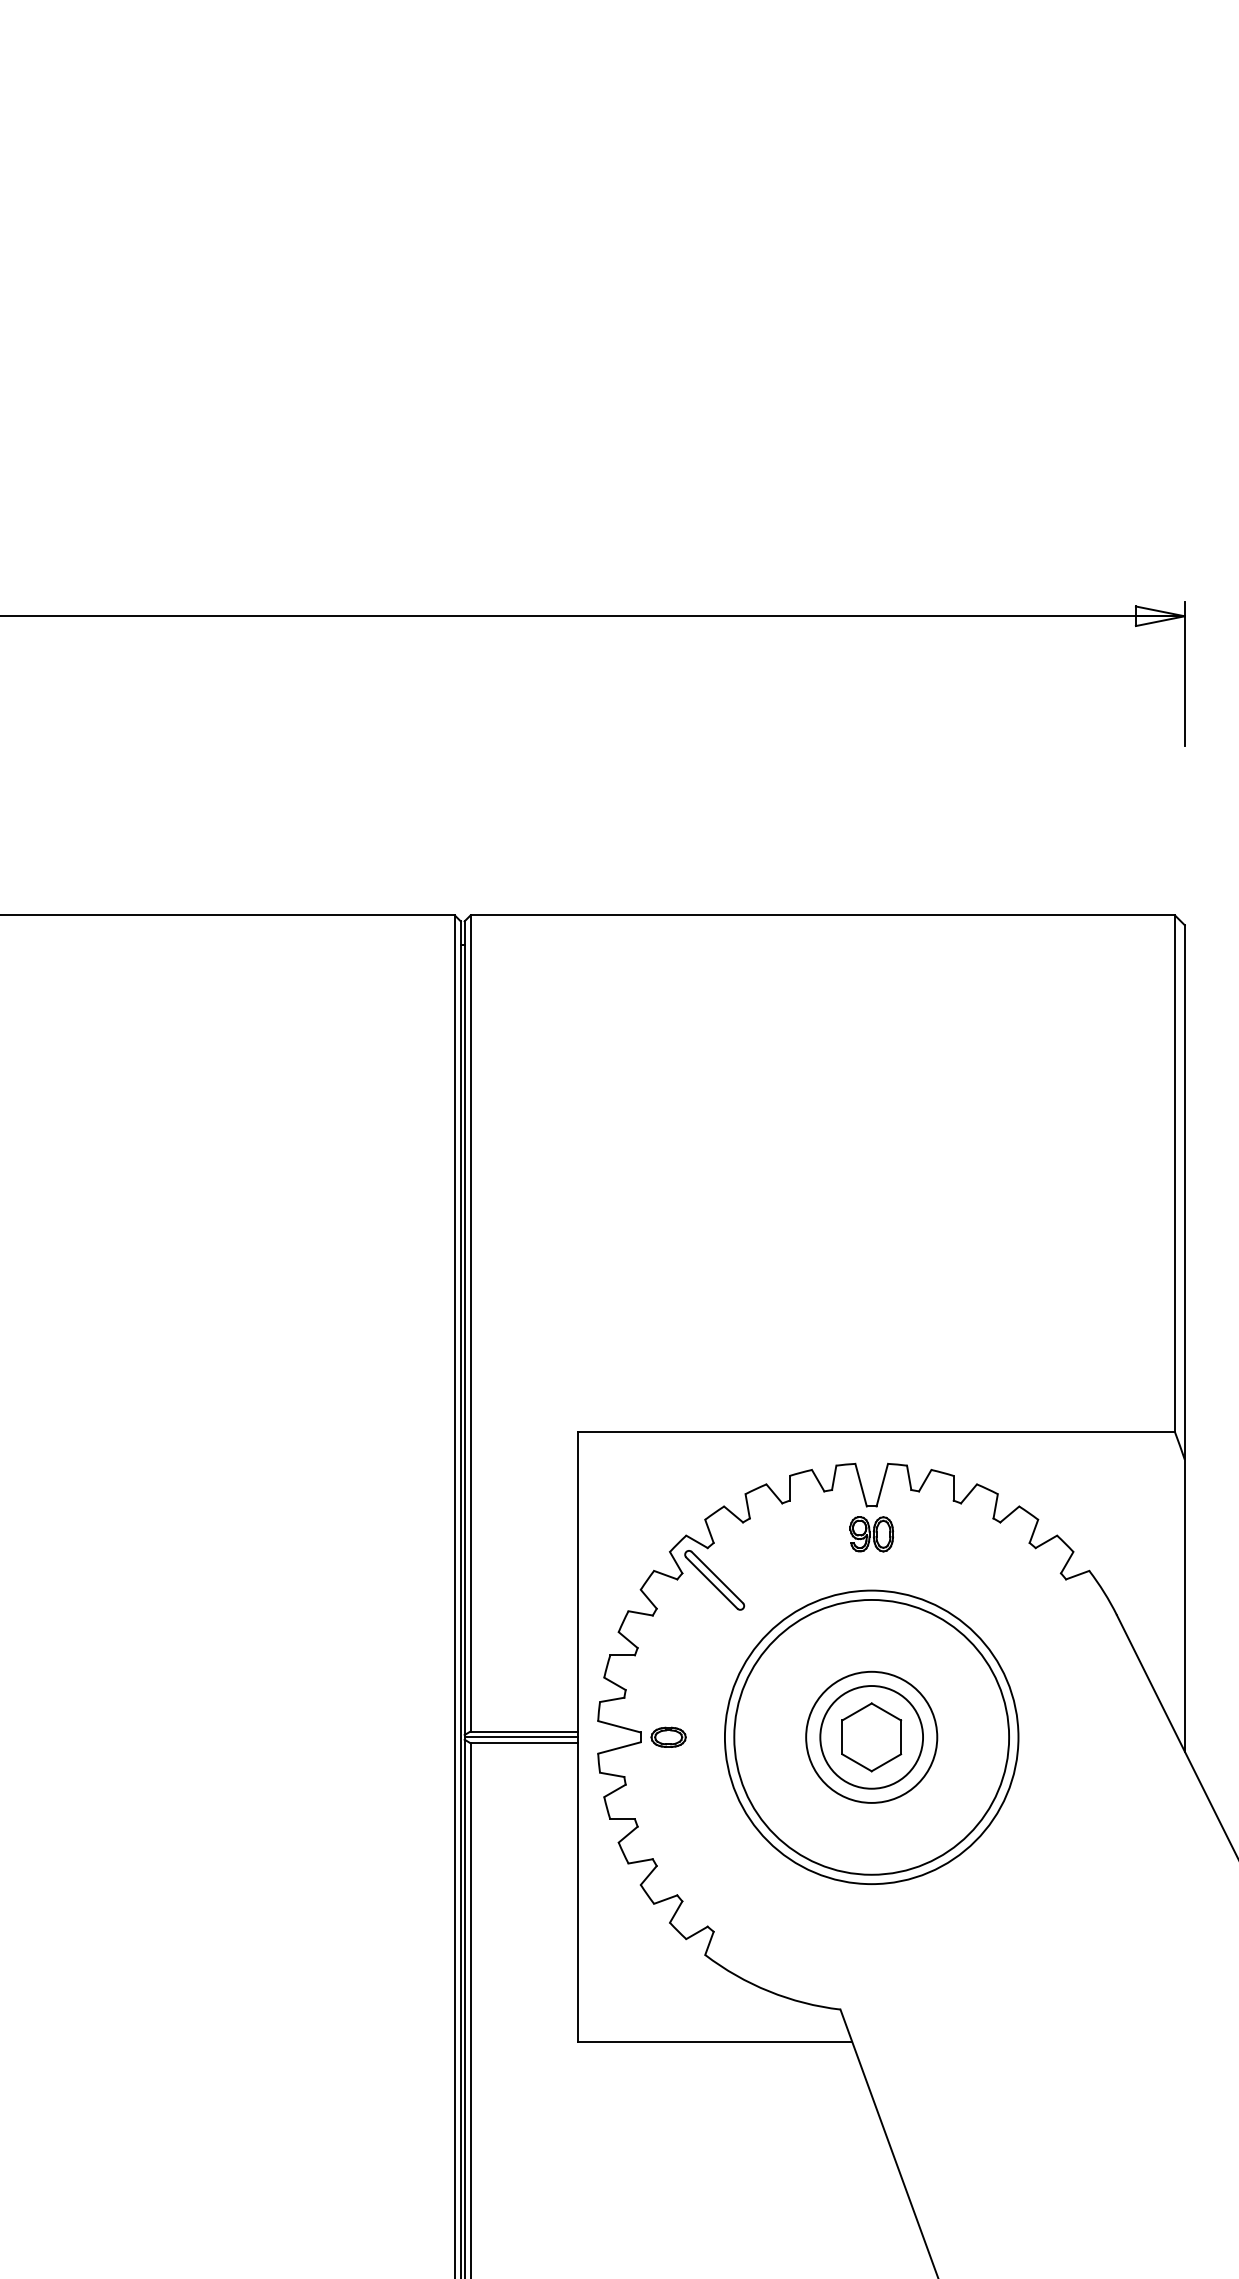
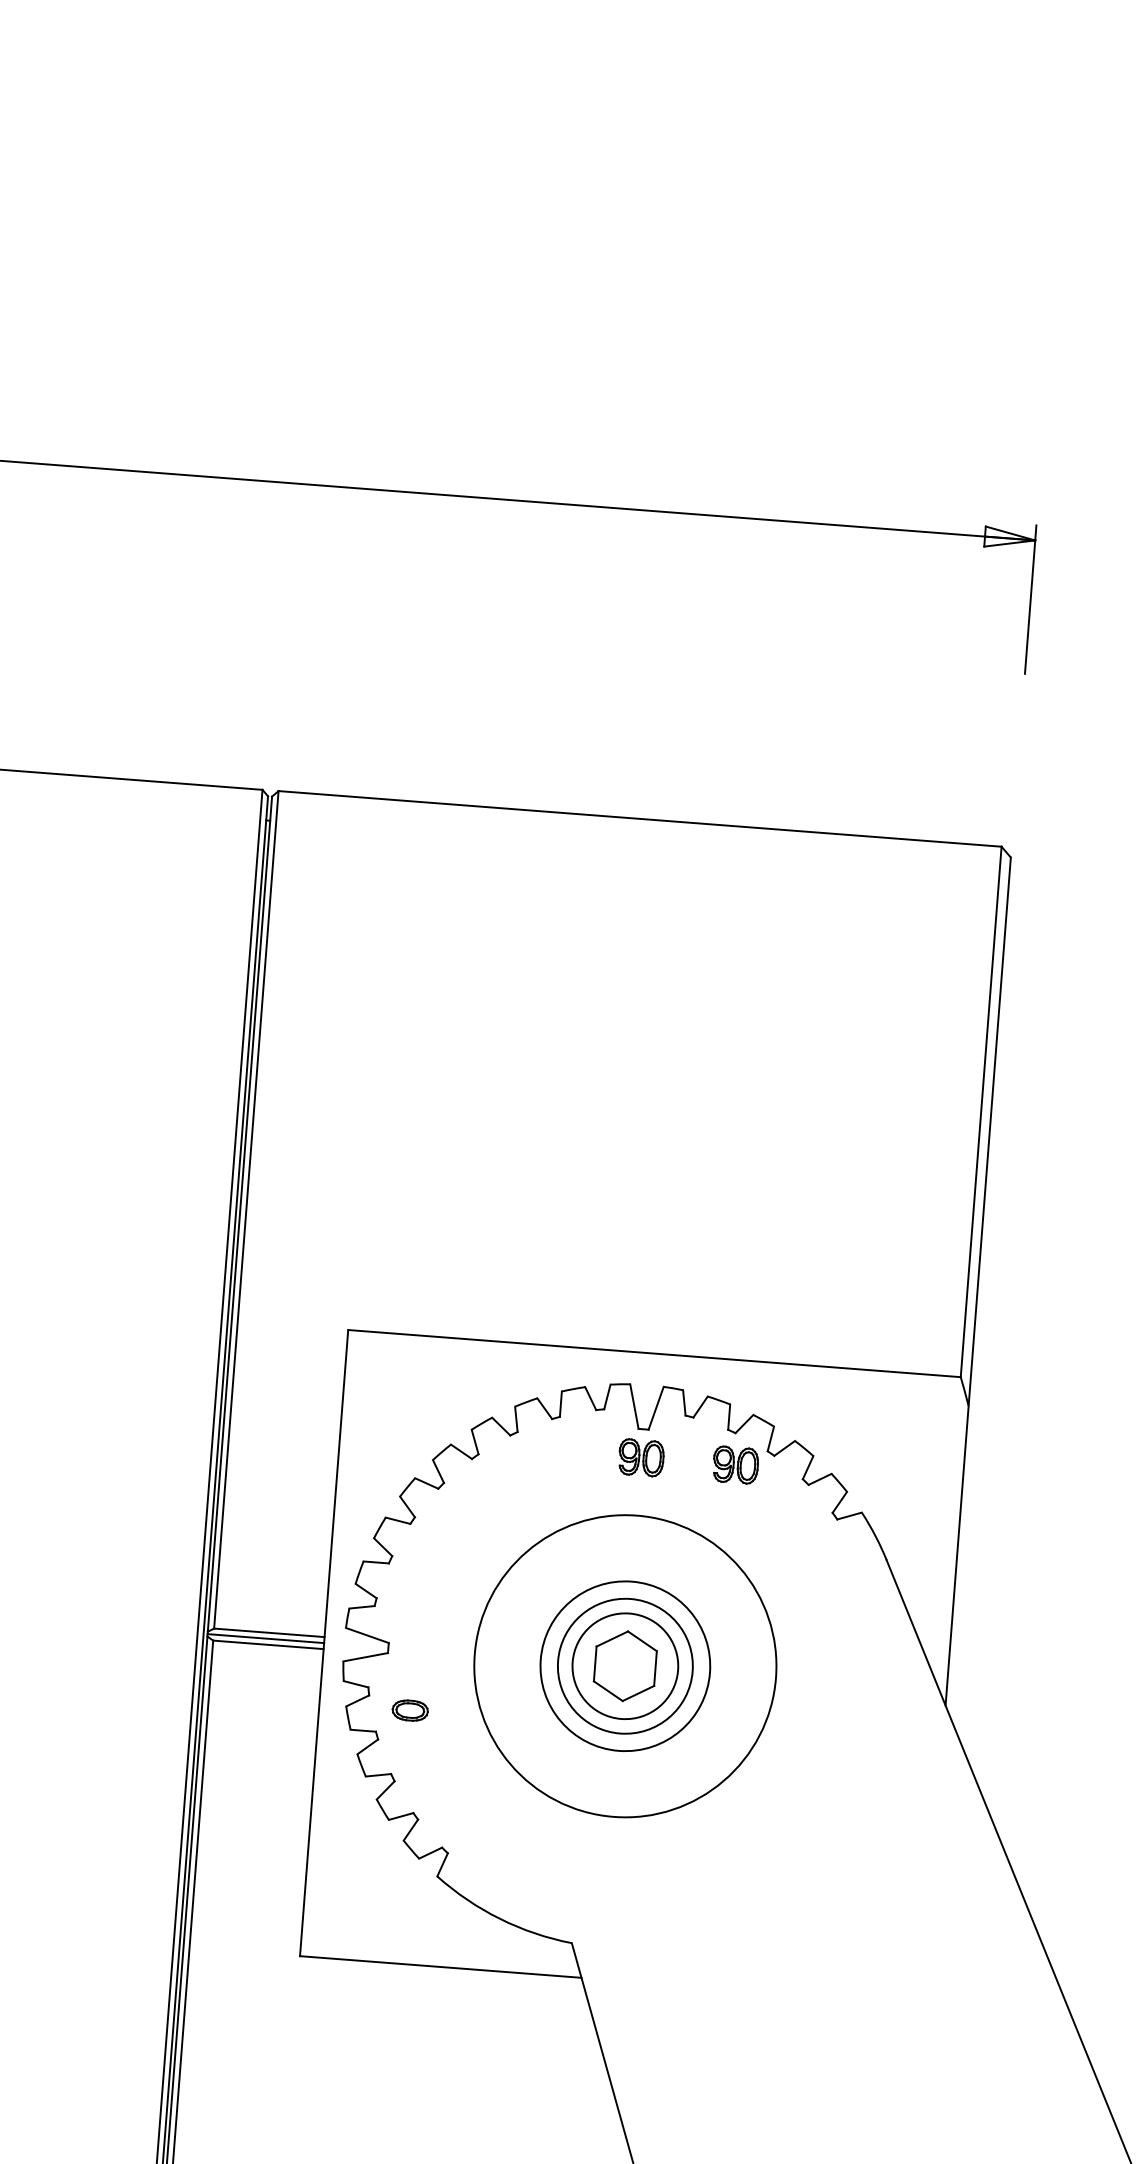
part: (963, 1534) -> (735, 1465), added
part: (714, 1580) -> (476, 1492), removed
part: (668, 1736) -> (410, 1709), moved
circle: (871, 1736) -> (625, 1665), size x0.6

